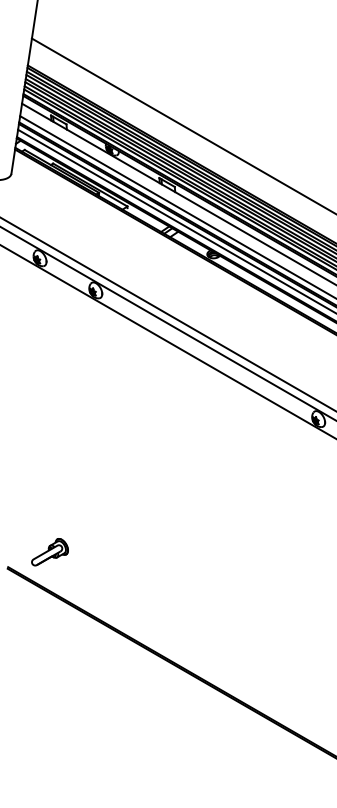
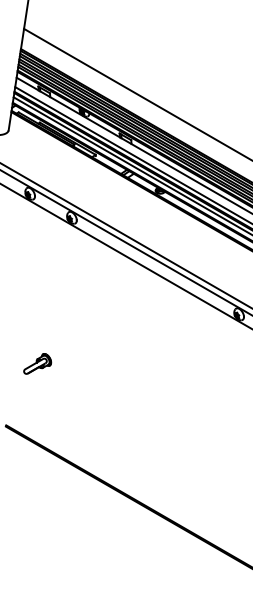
part: (49, 552) -> (37, 364), moved

